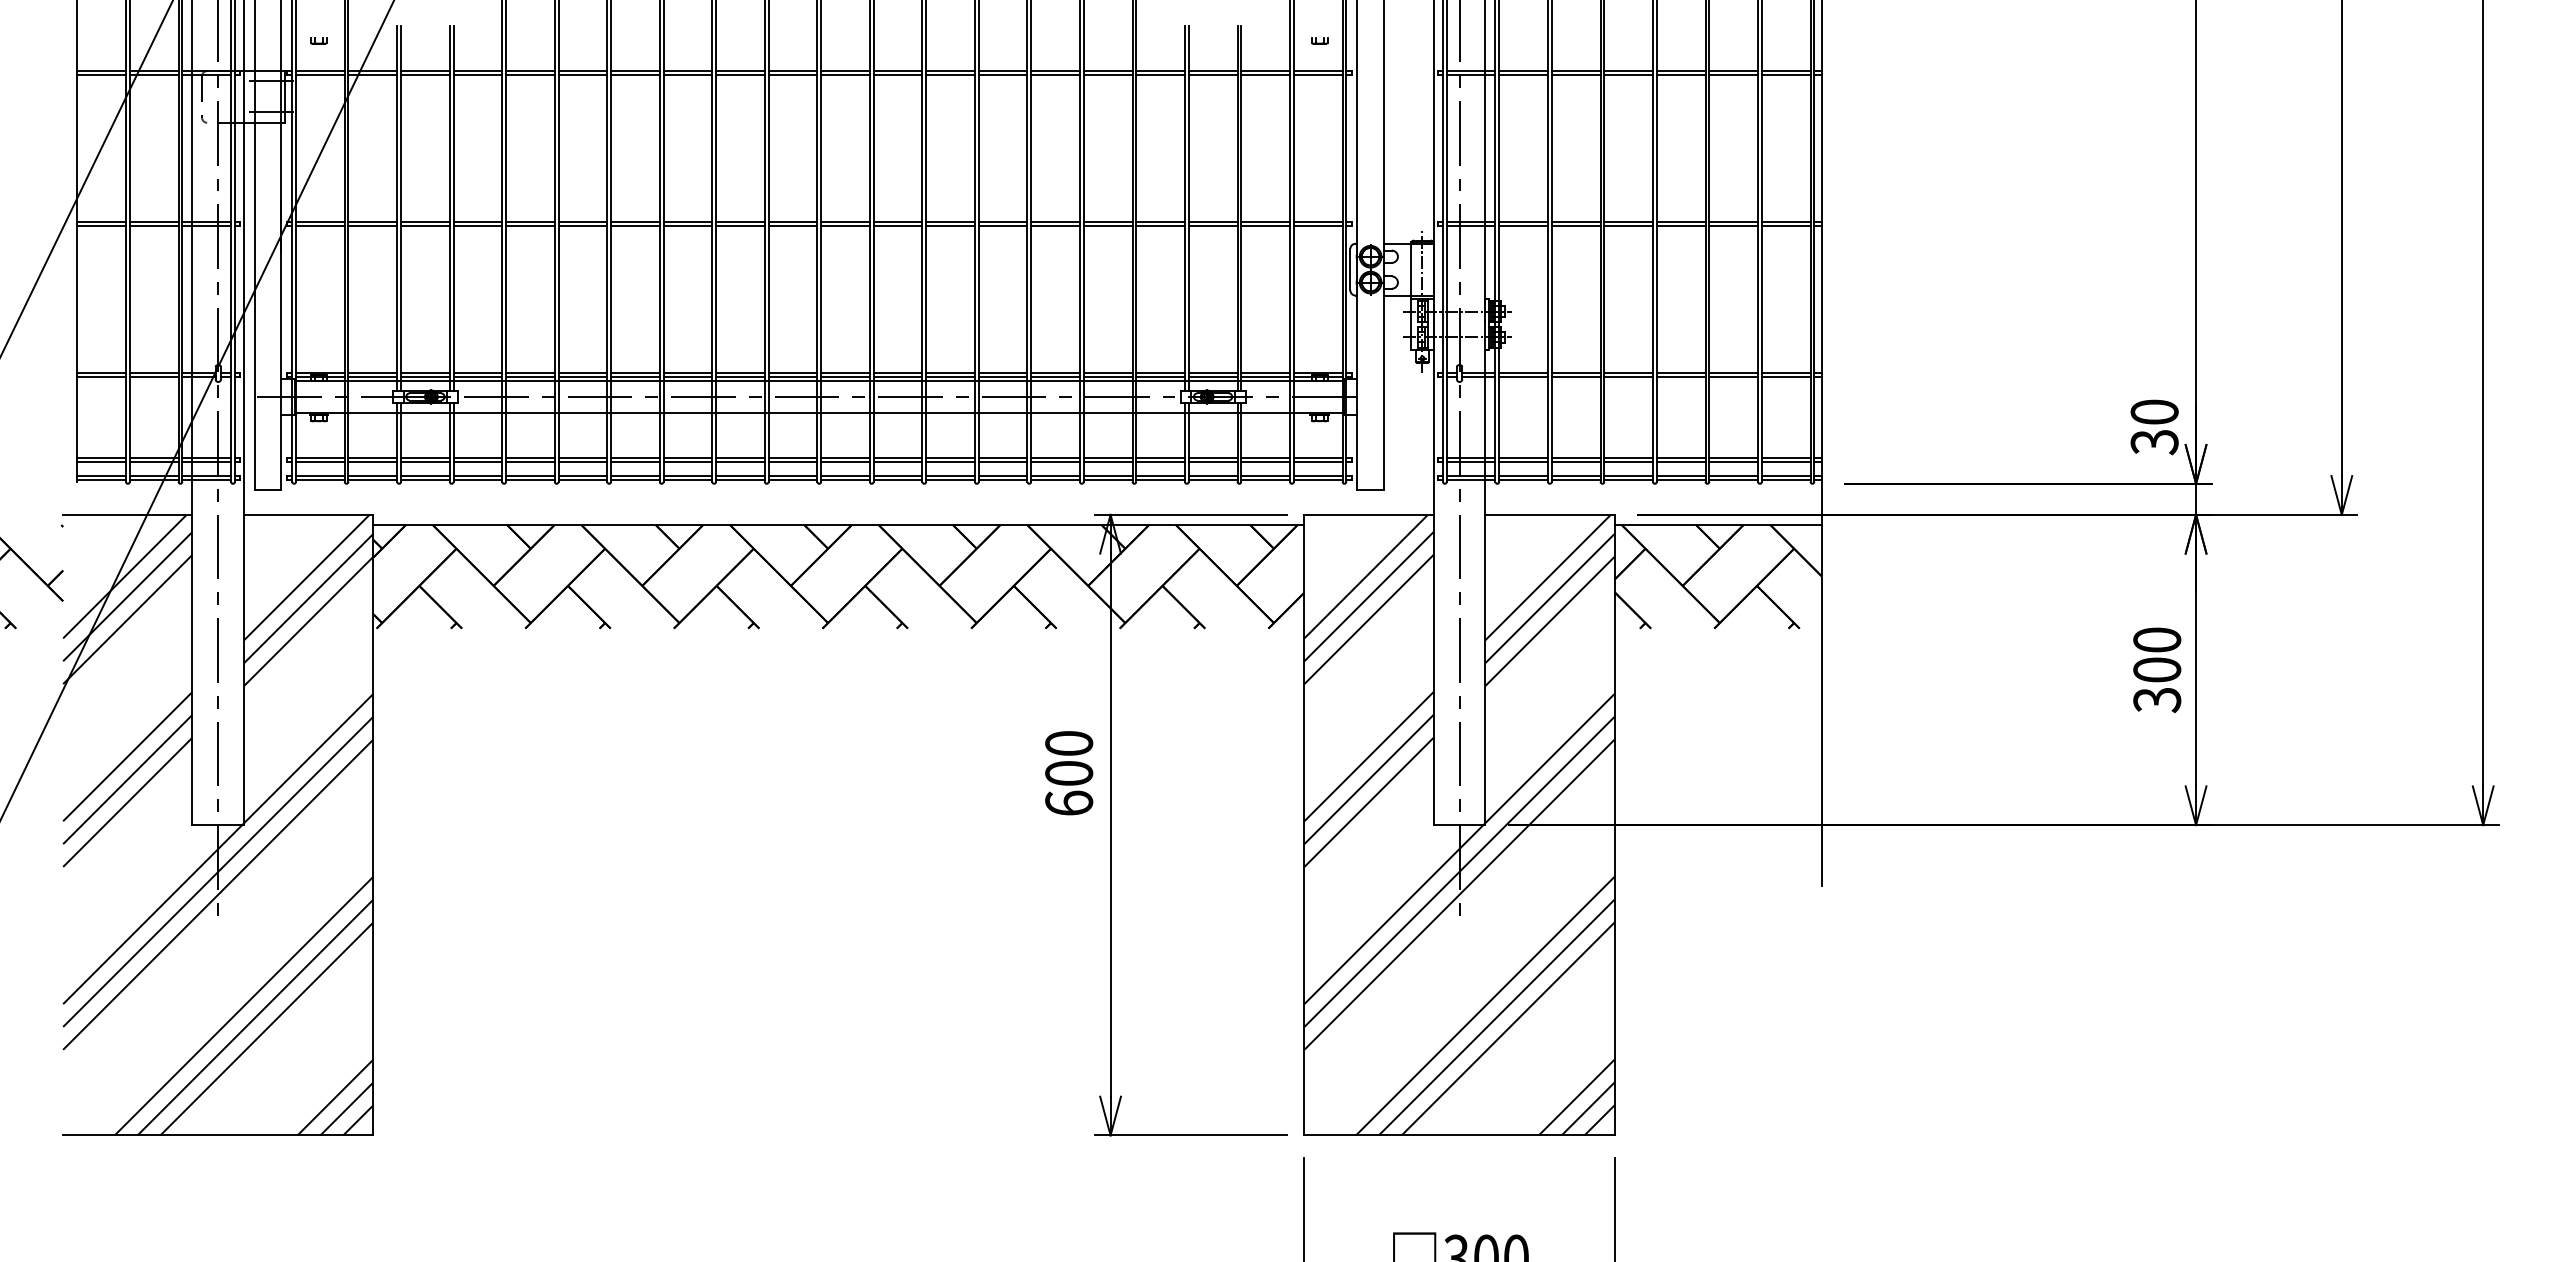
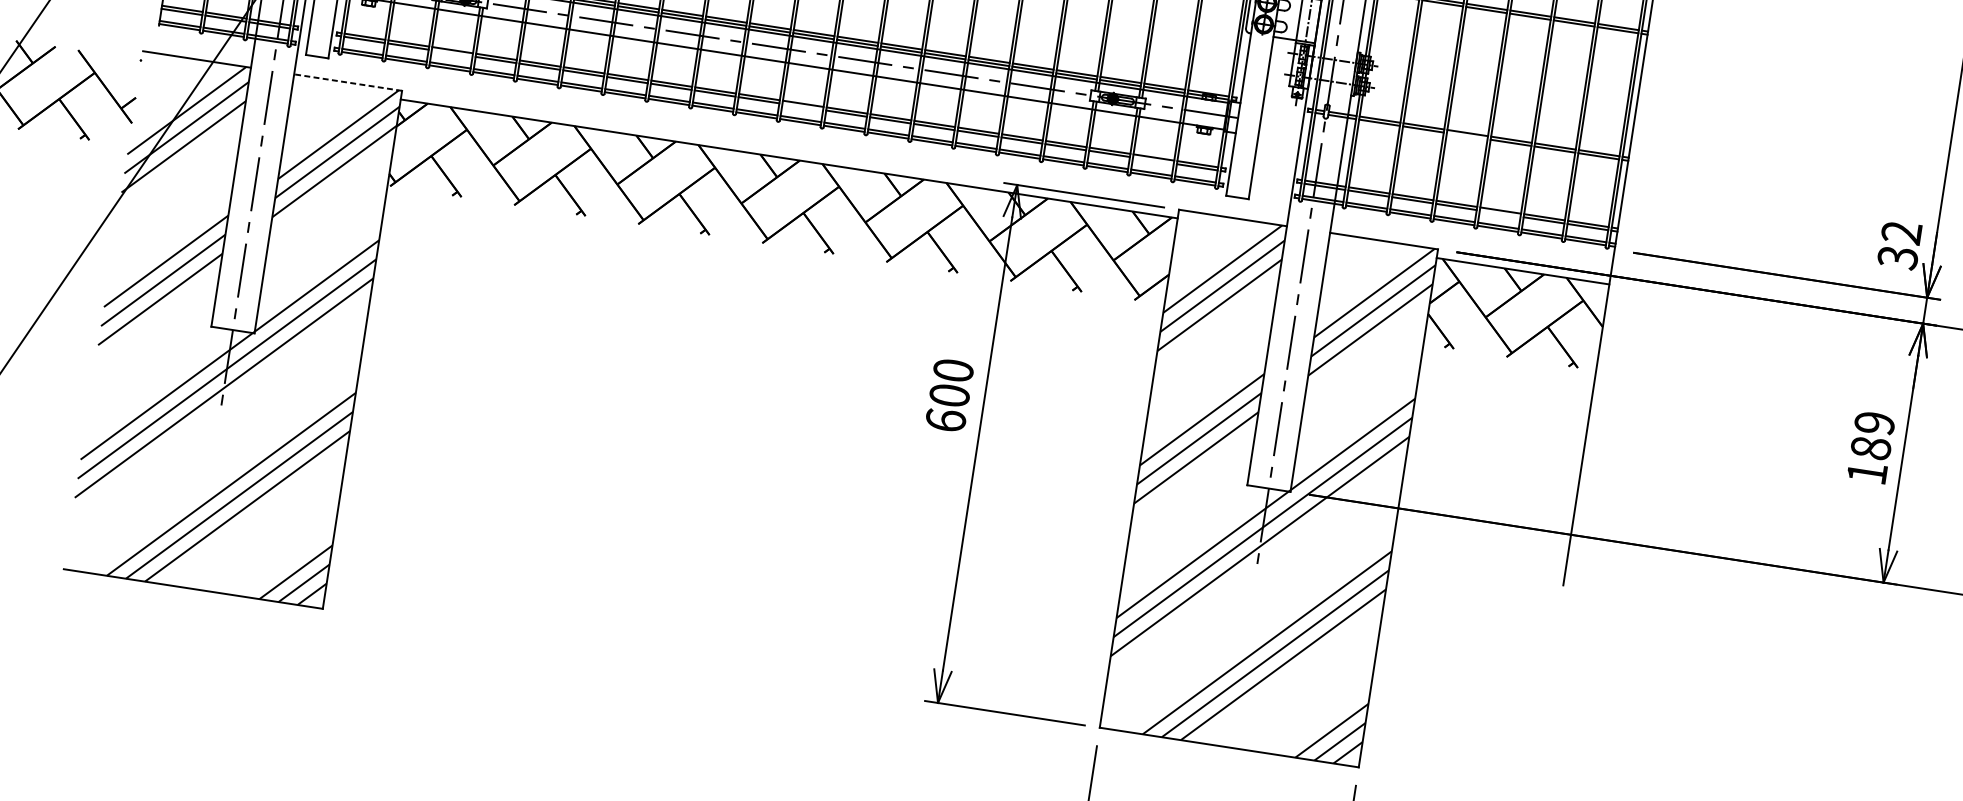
line: (1628, 377) -> (1467, 136), removed
text: (2154, 411) -> (1901, 232), 30 -> 32
line: (425, 461) -> (452, 53), removed
line: (845, 461) -> (802, 106), removed
line: (1265, 461) -> (1153, 160), removed
line: (1680, 461) -> (1499, 213), removed
line: (308, 514) -> (347, 82), solid -> dashed
text: (2157, 670) -> (1871, 448), 300 -> 189

